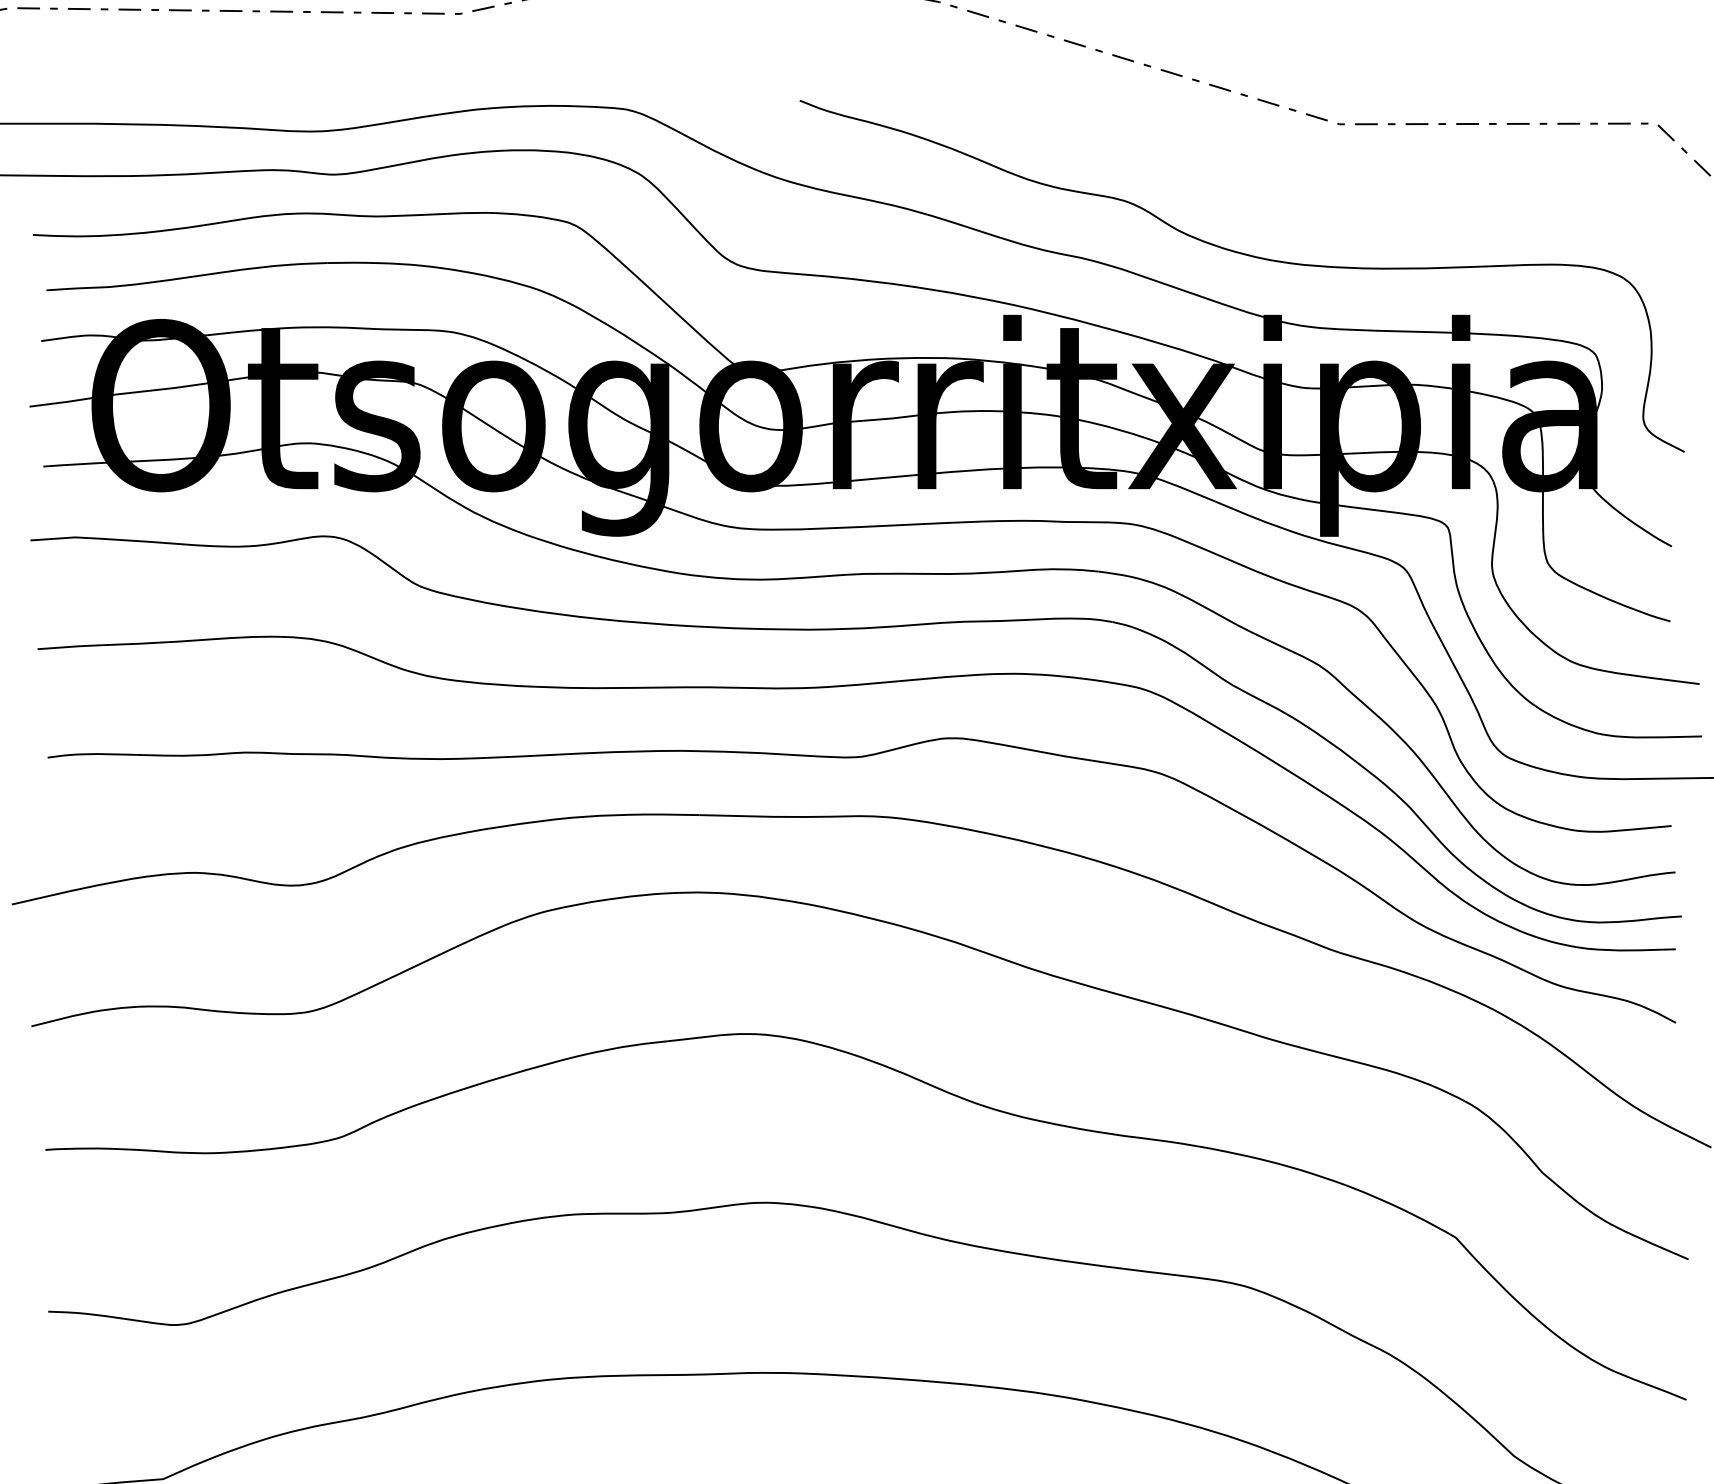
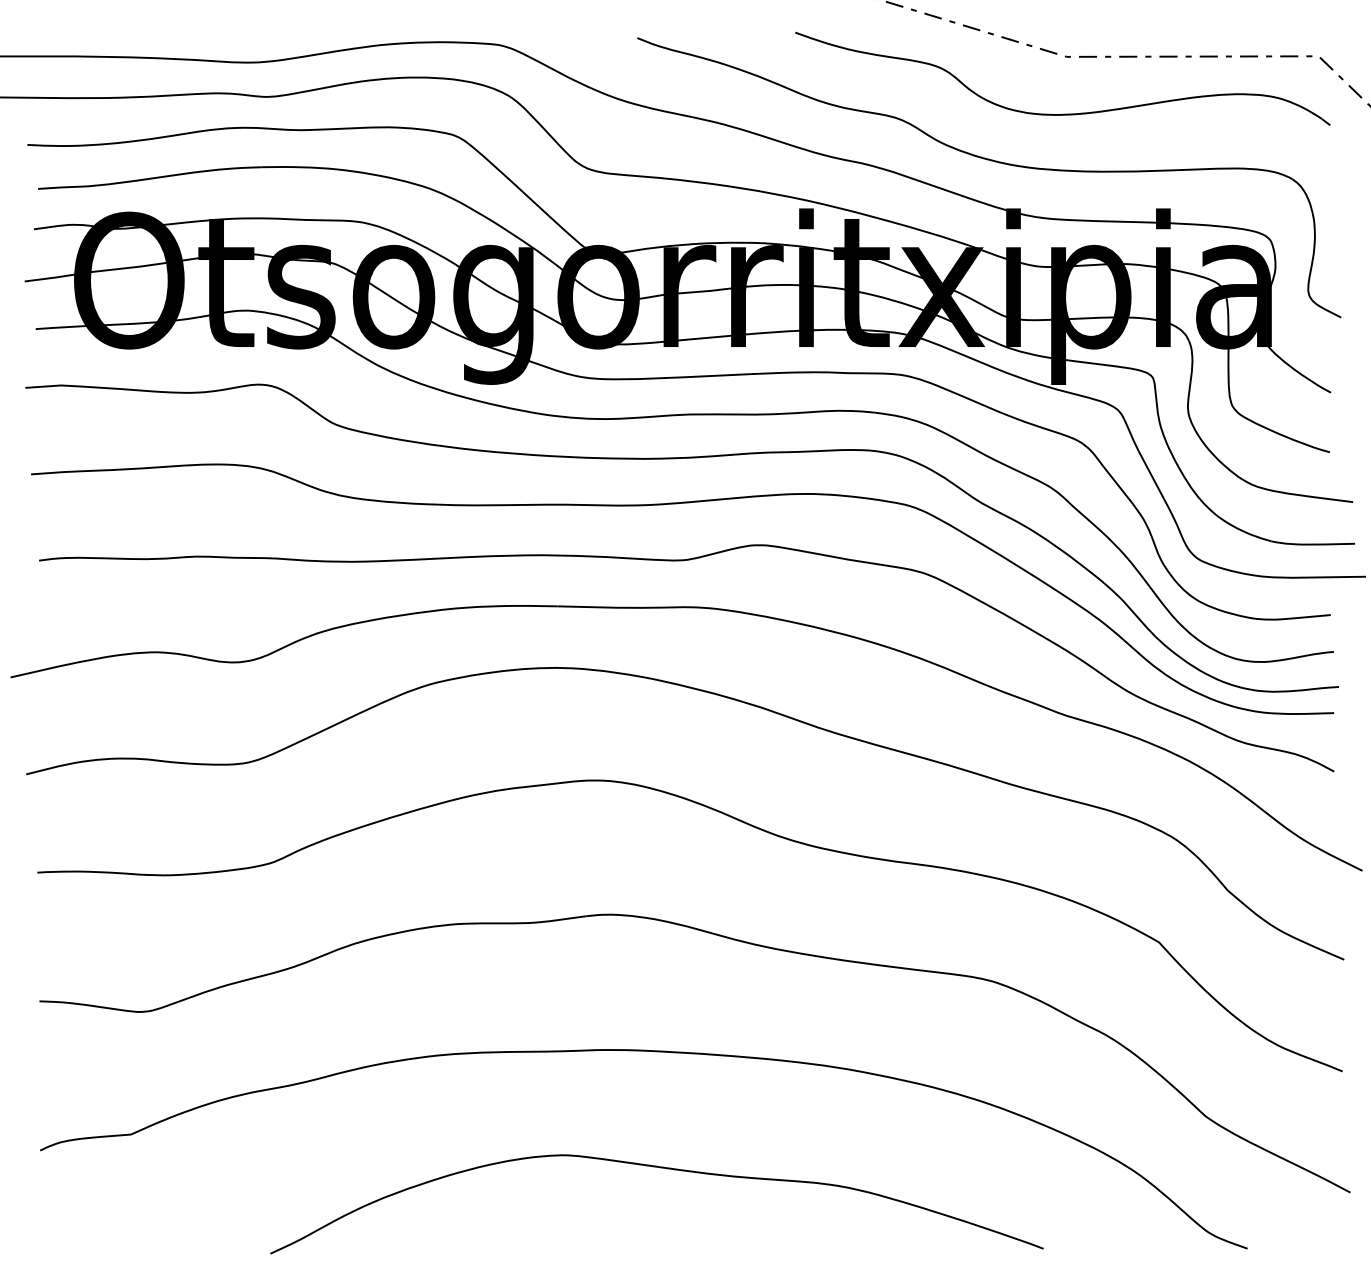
part: (1334, 195) -> (1062, 113), added

